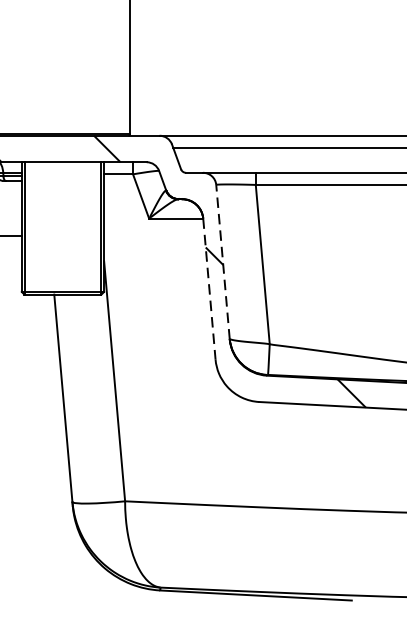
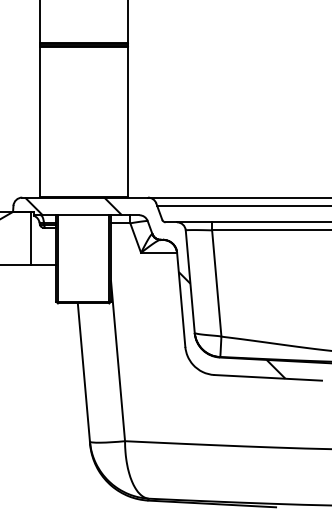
line: (223, 261) -> (190, 281), dashed -> solid
line: (209, 290) -> (181, 300), dashed -> solid

